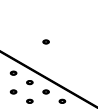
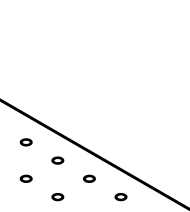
part: (45, 41) -> (88, 80), removed

